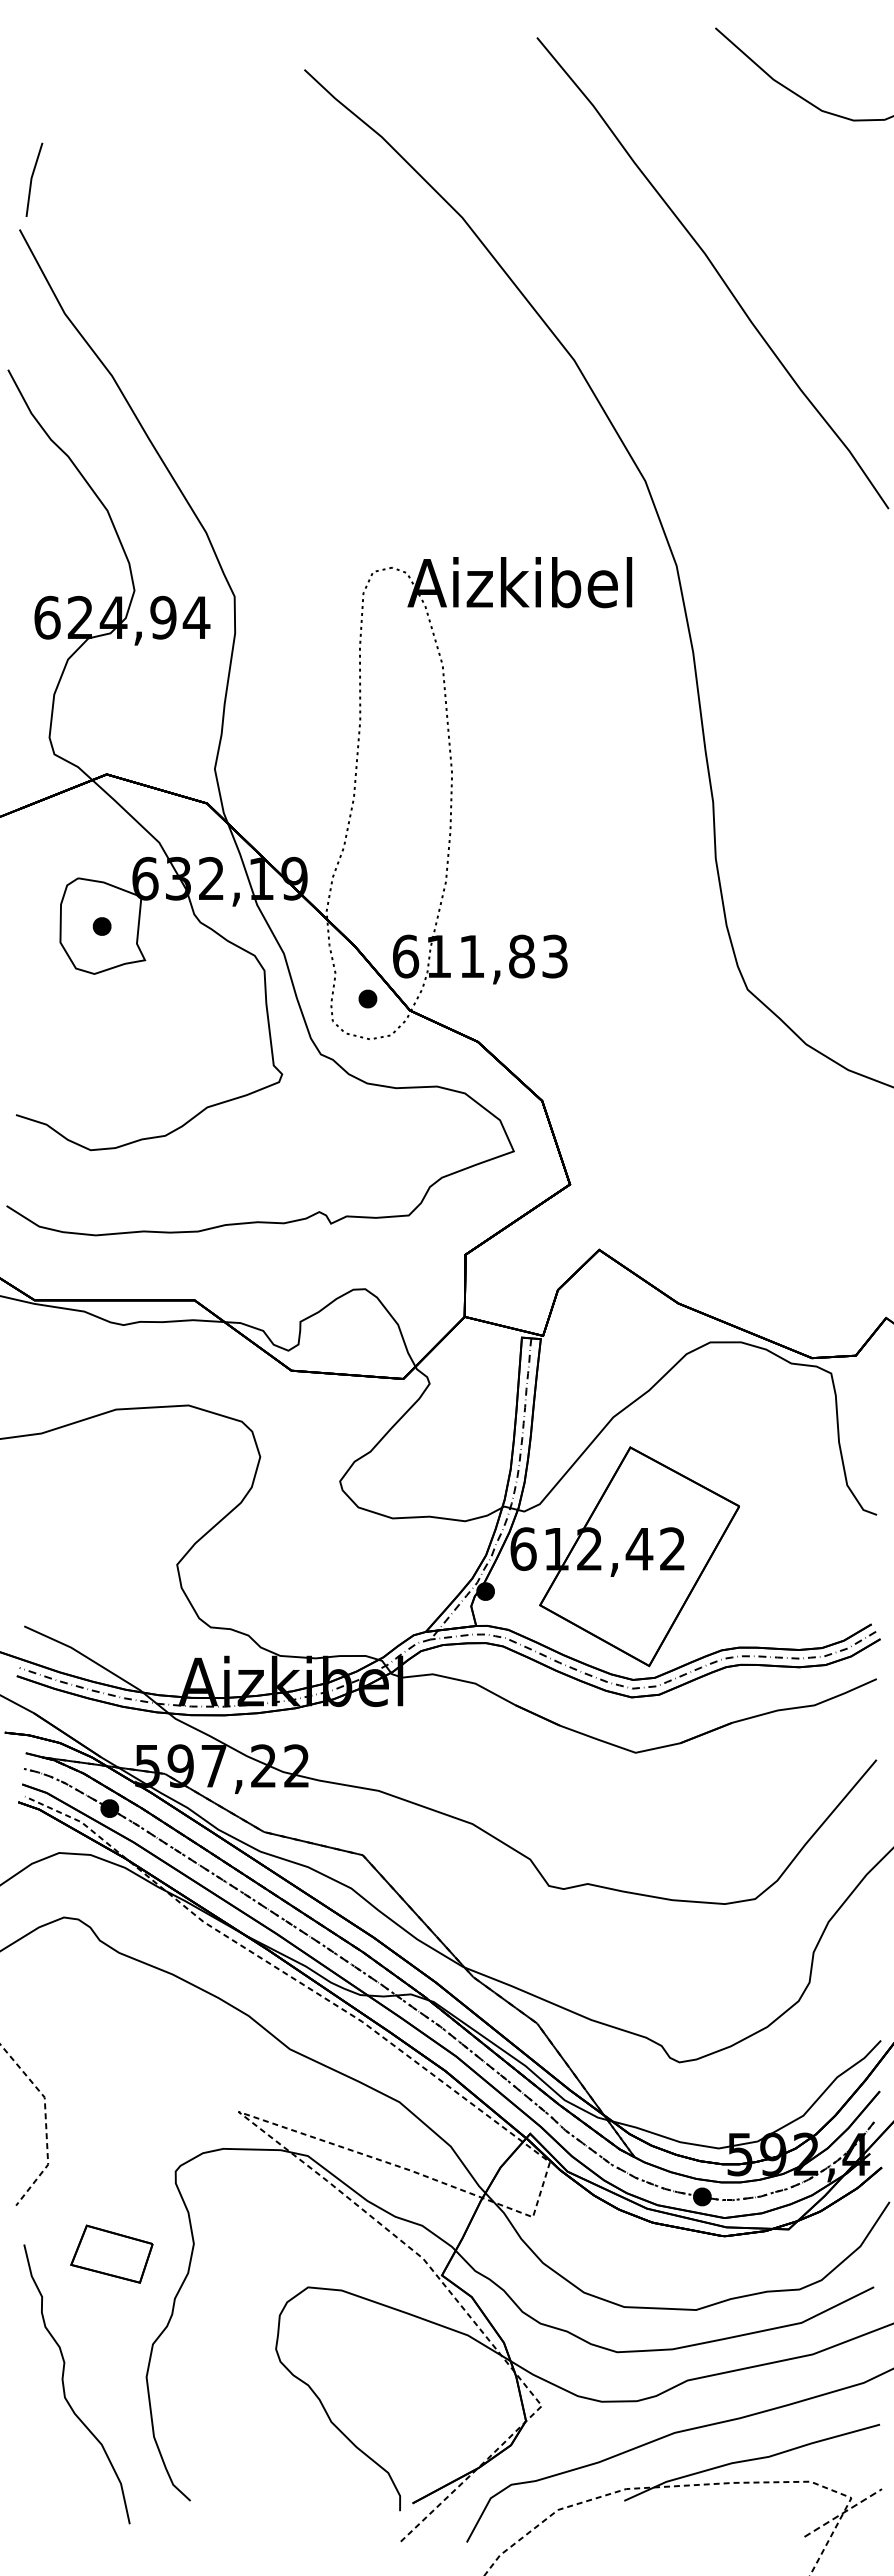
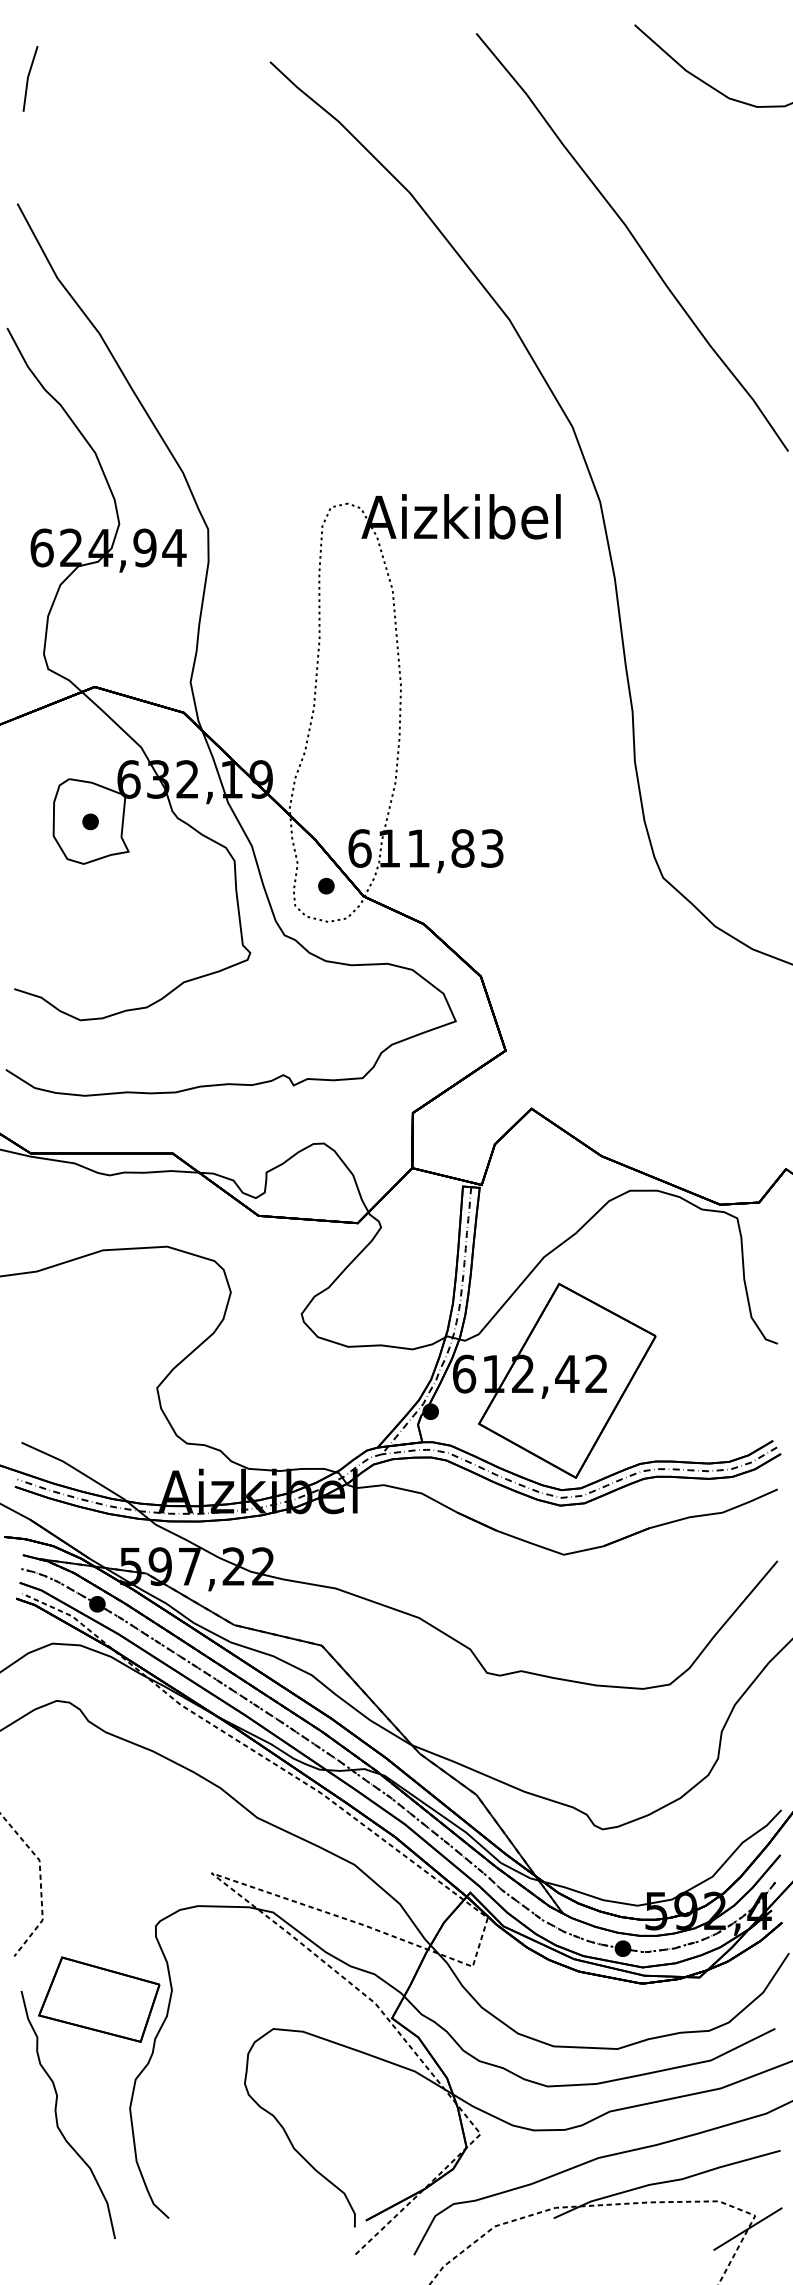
line: (32, 179) -> (28, 78), moved
part: (111, 2253) -> (98, 1998), size x1.67
line: (843, 2513) -> (748, 2229), dashed -> solid

